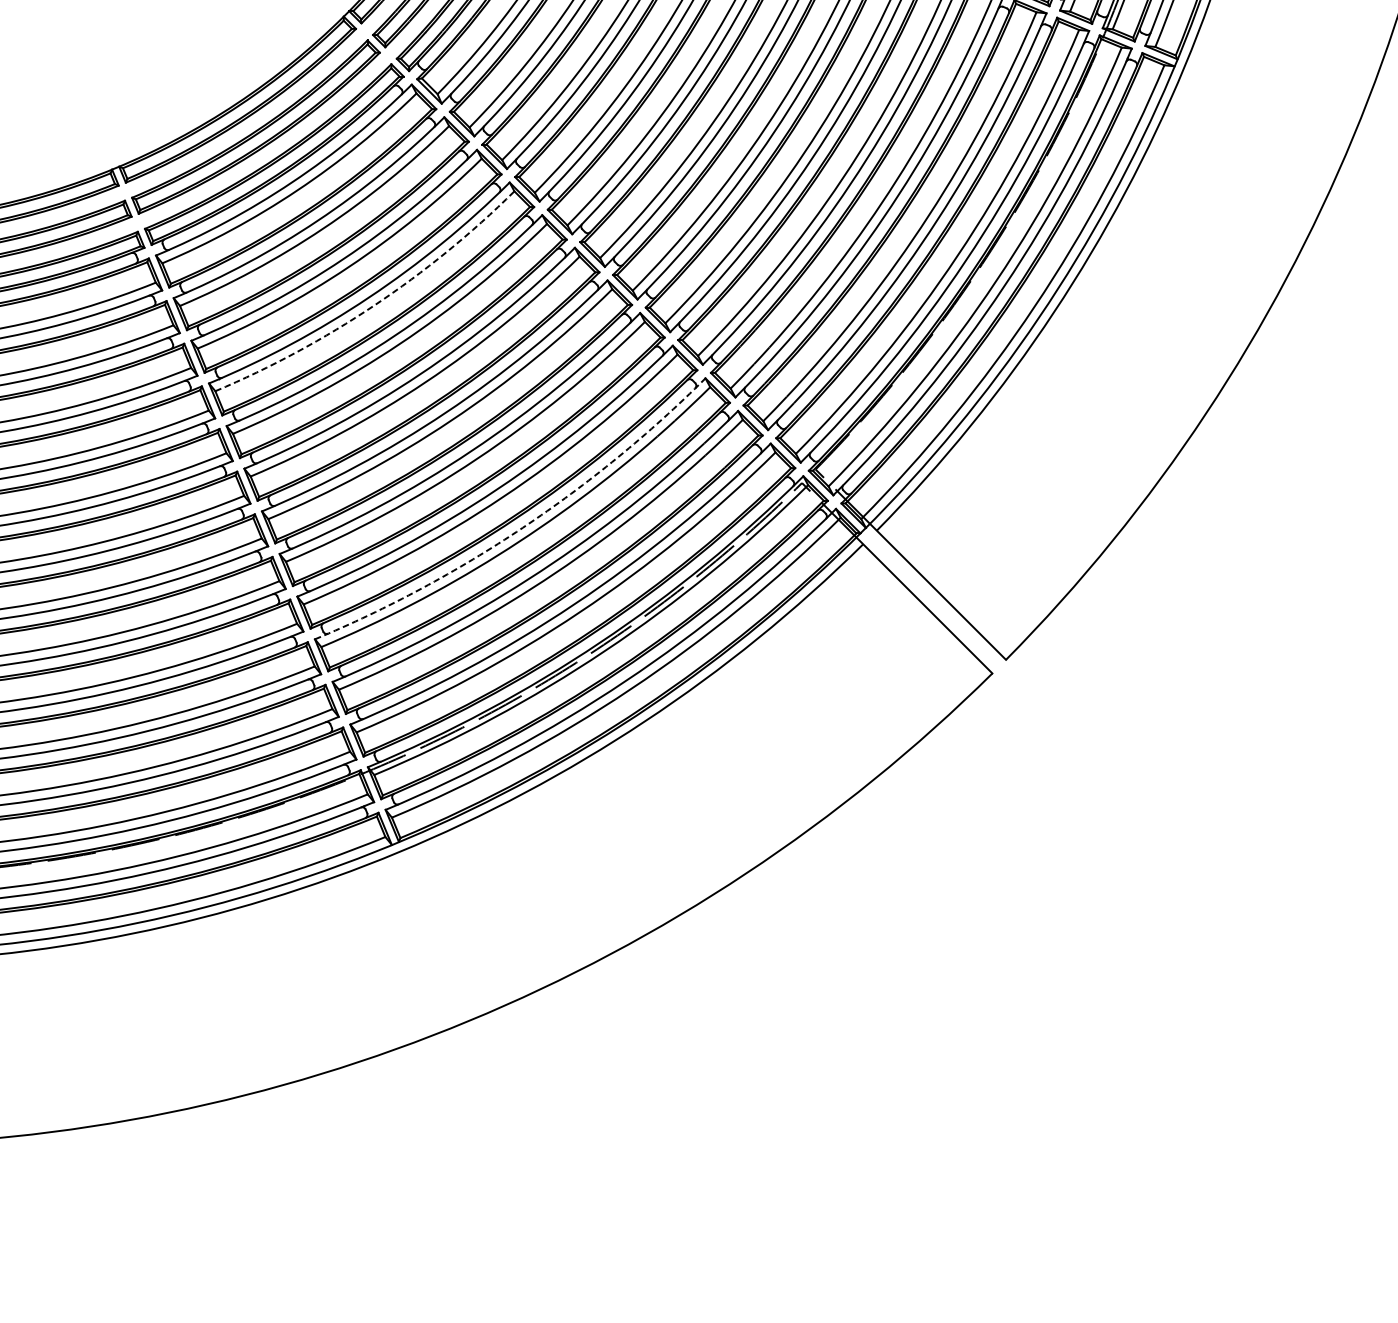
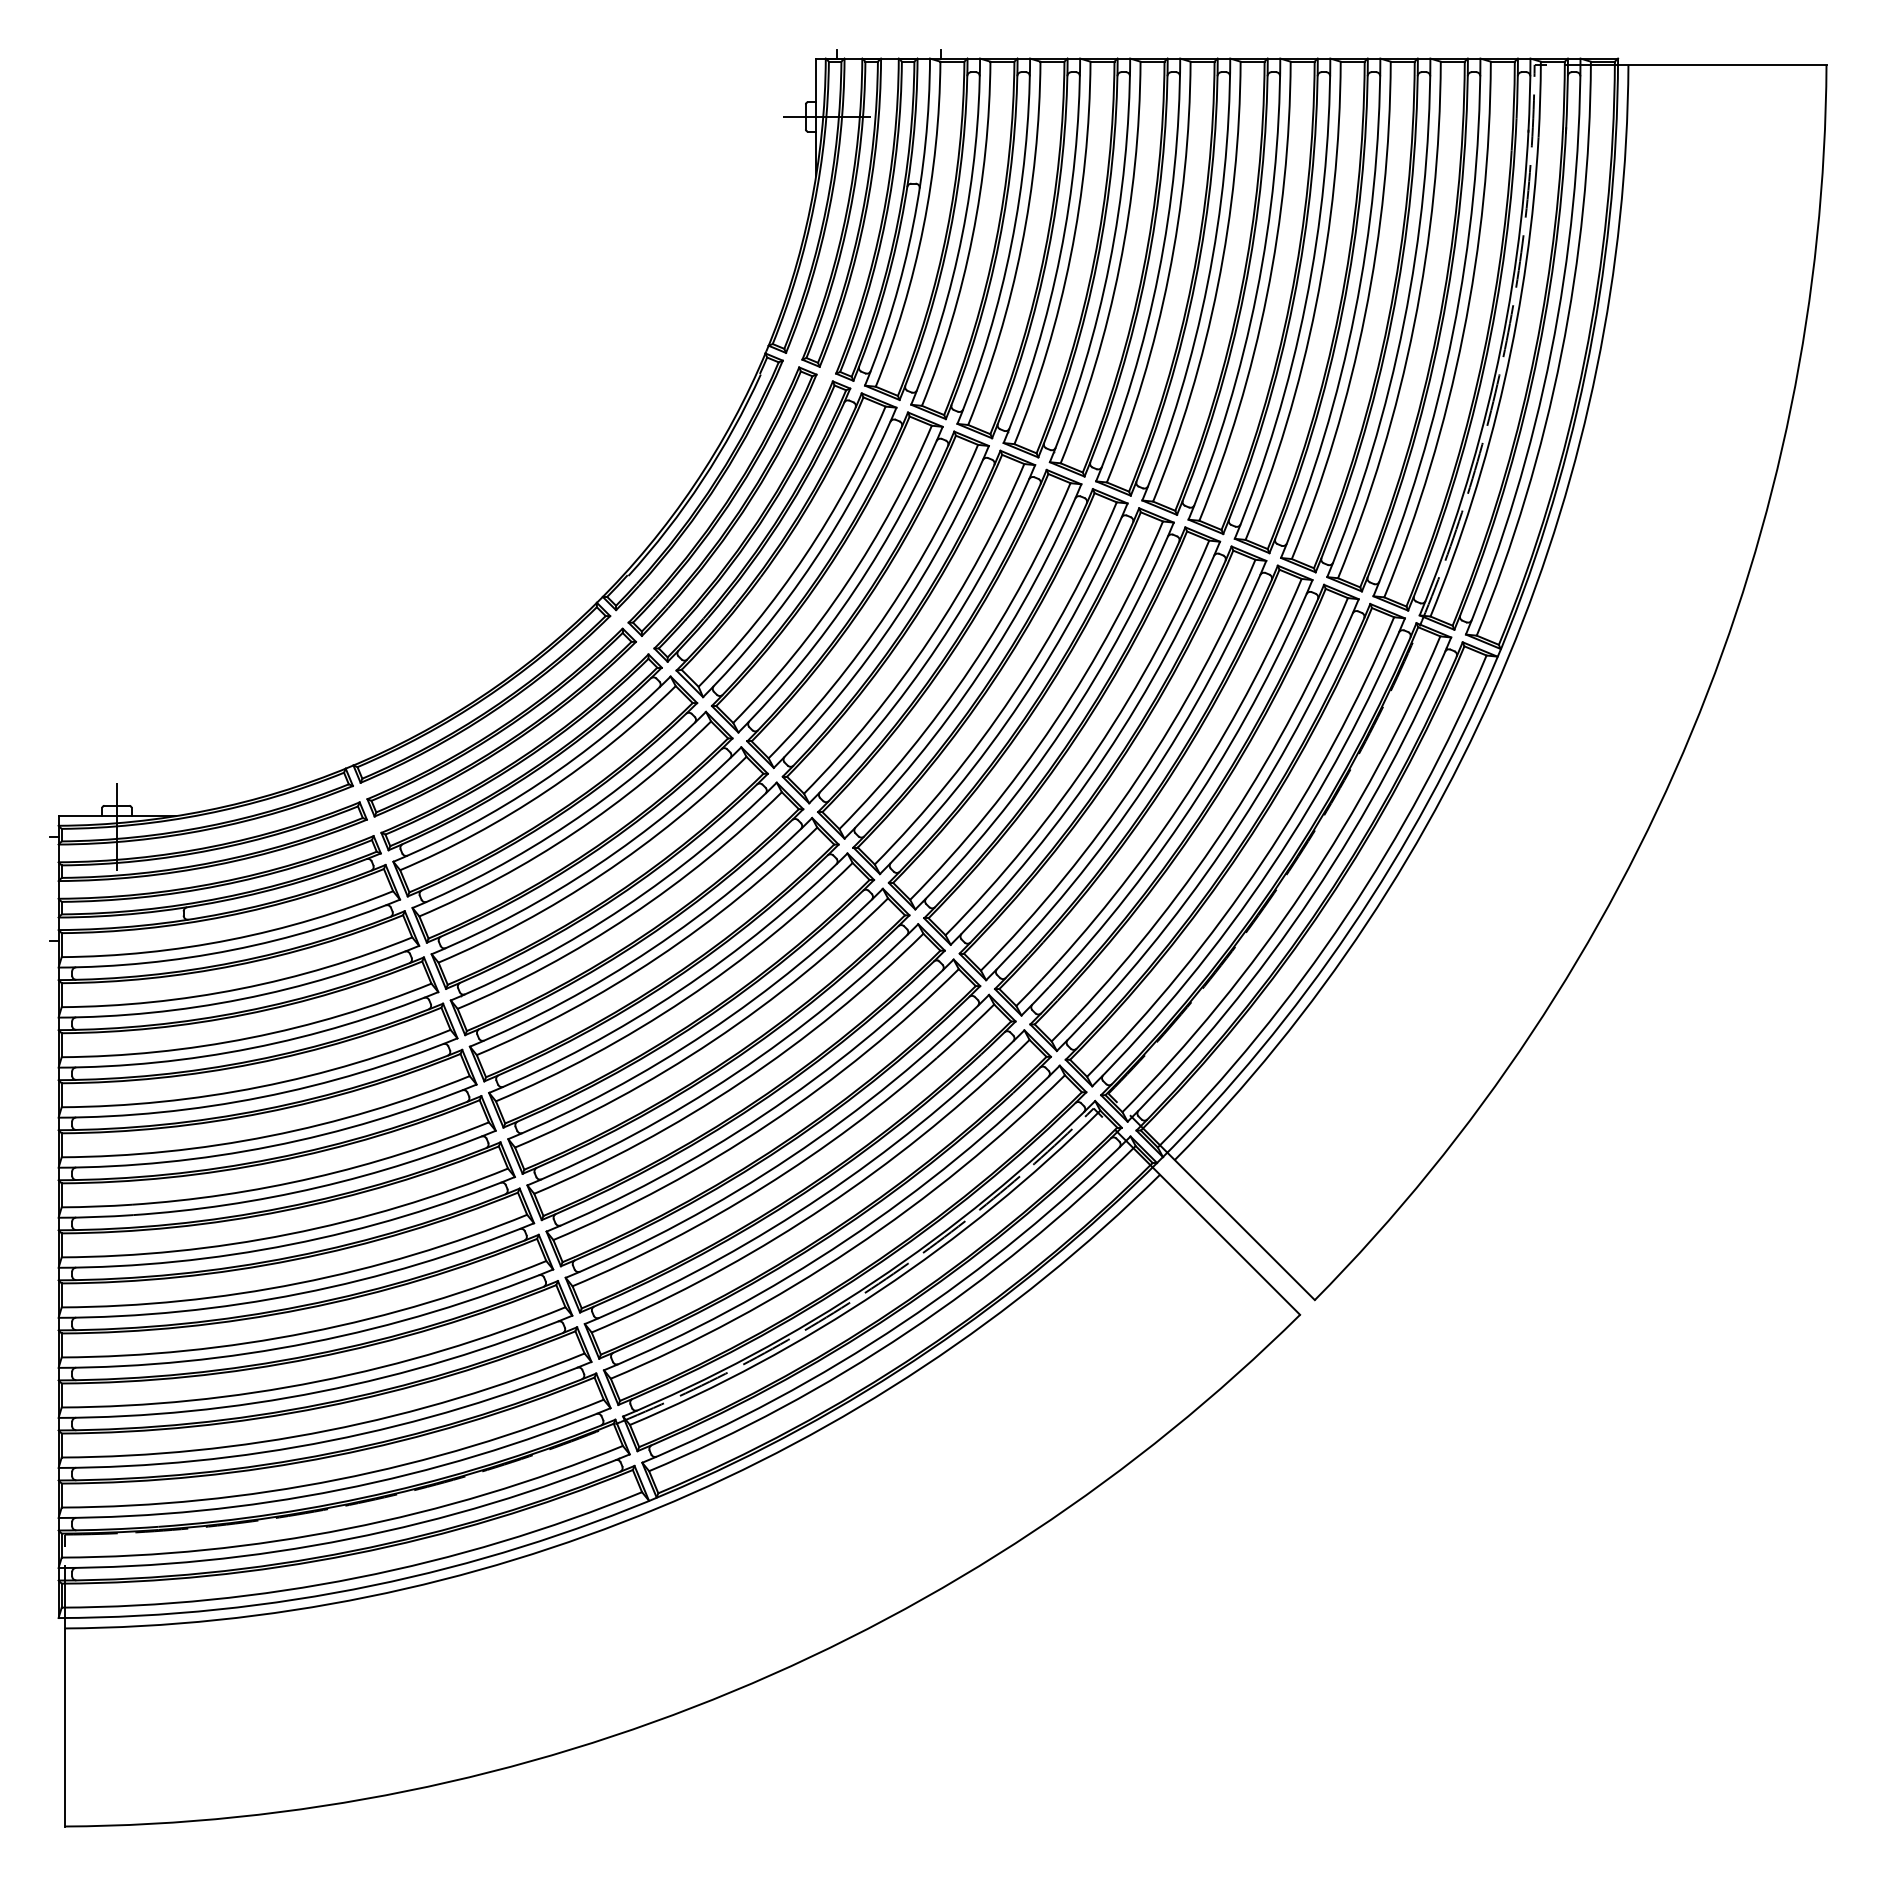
arc: (374, 305) -> (630, 915), dashed -> solid
arc: (523, 527) -> (791, 1156), dashed -> solid

